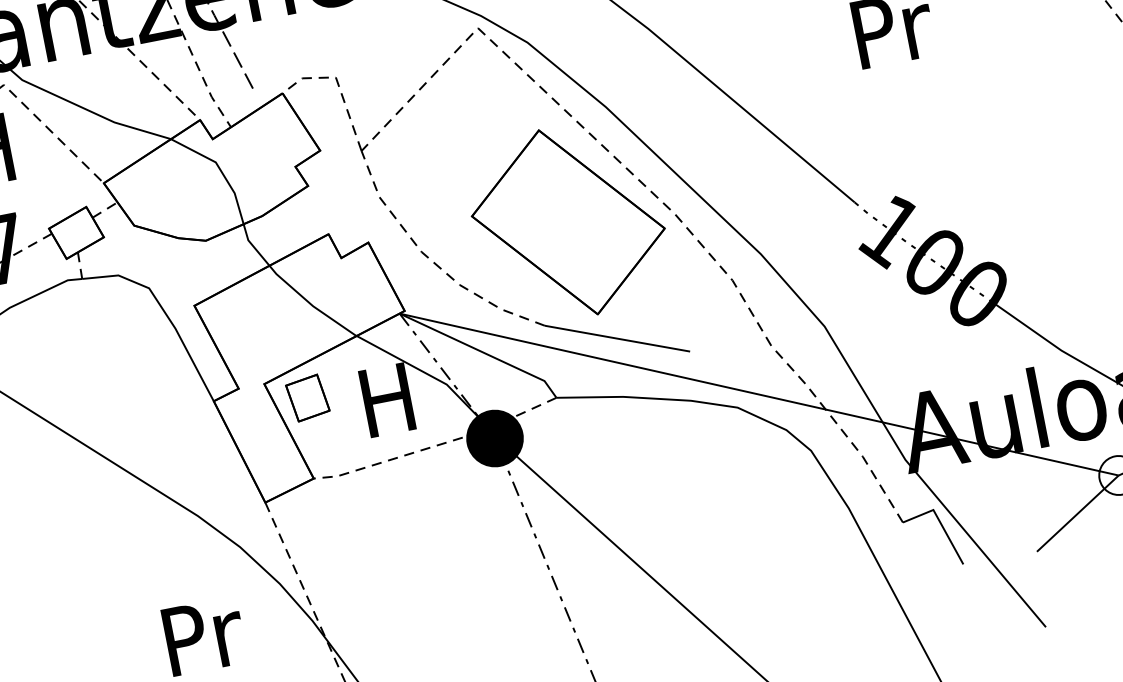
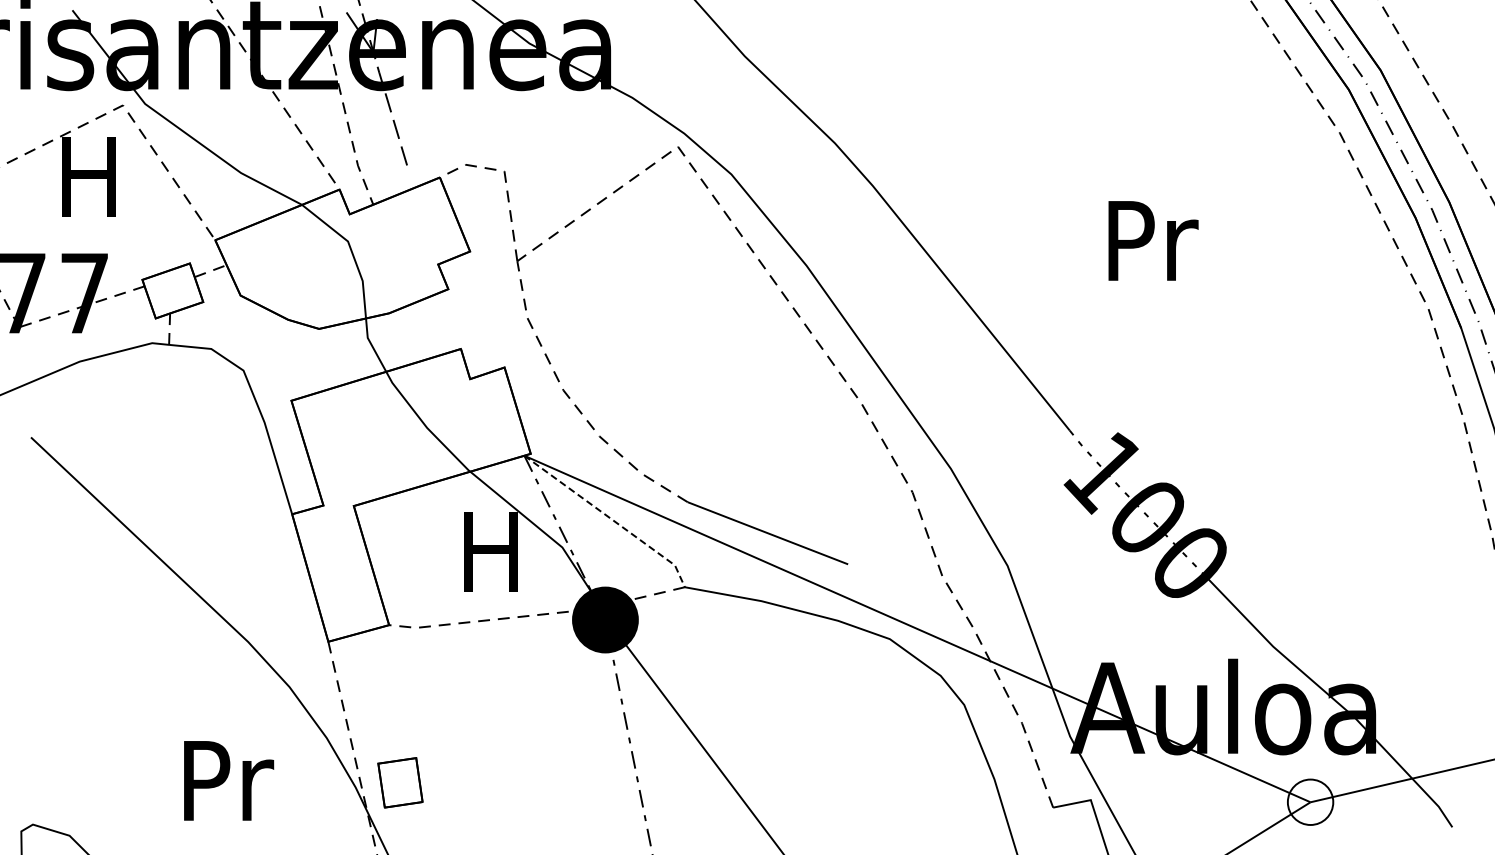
part: (568, 222) -> (737, 389), removed
line: (481, 351) -> (609, 517), solid -> dashed
part: (307, 397) -> (400, 782), moved

